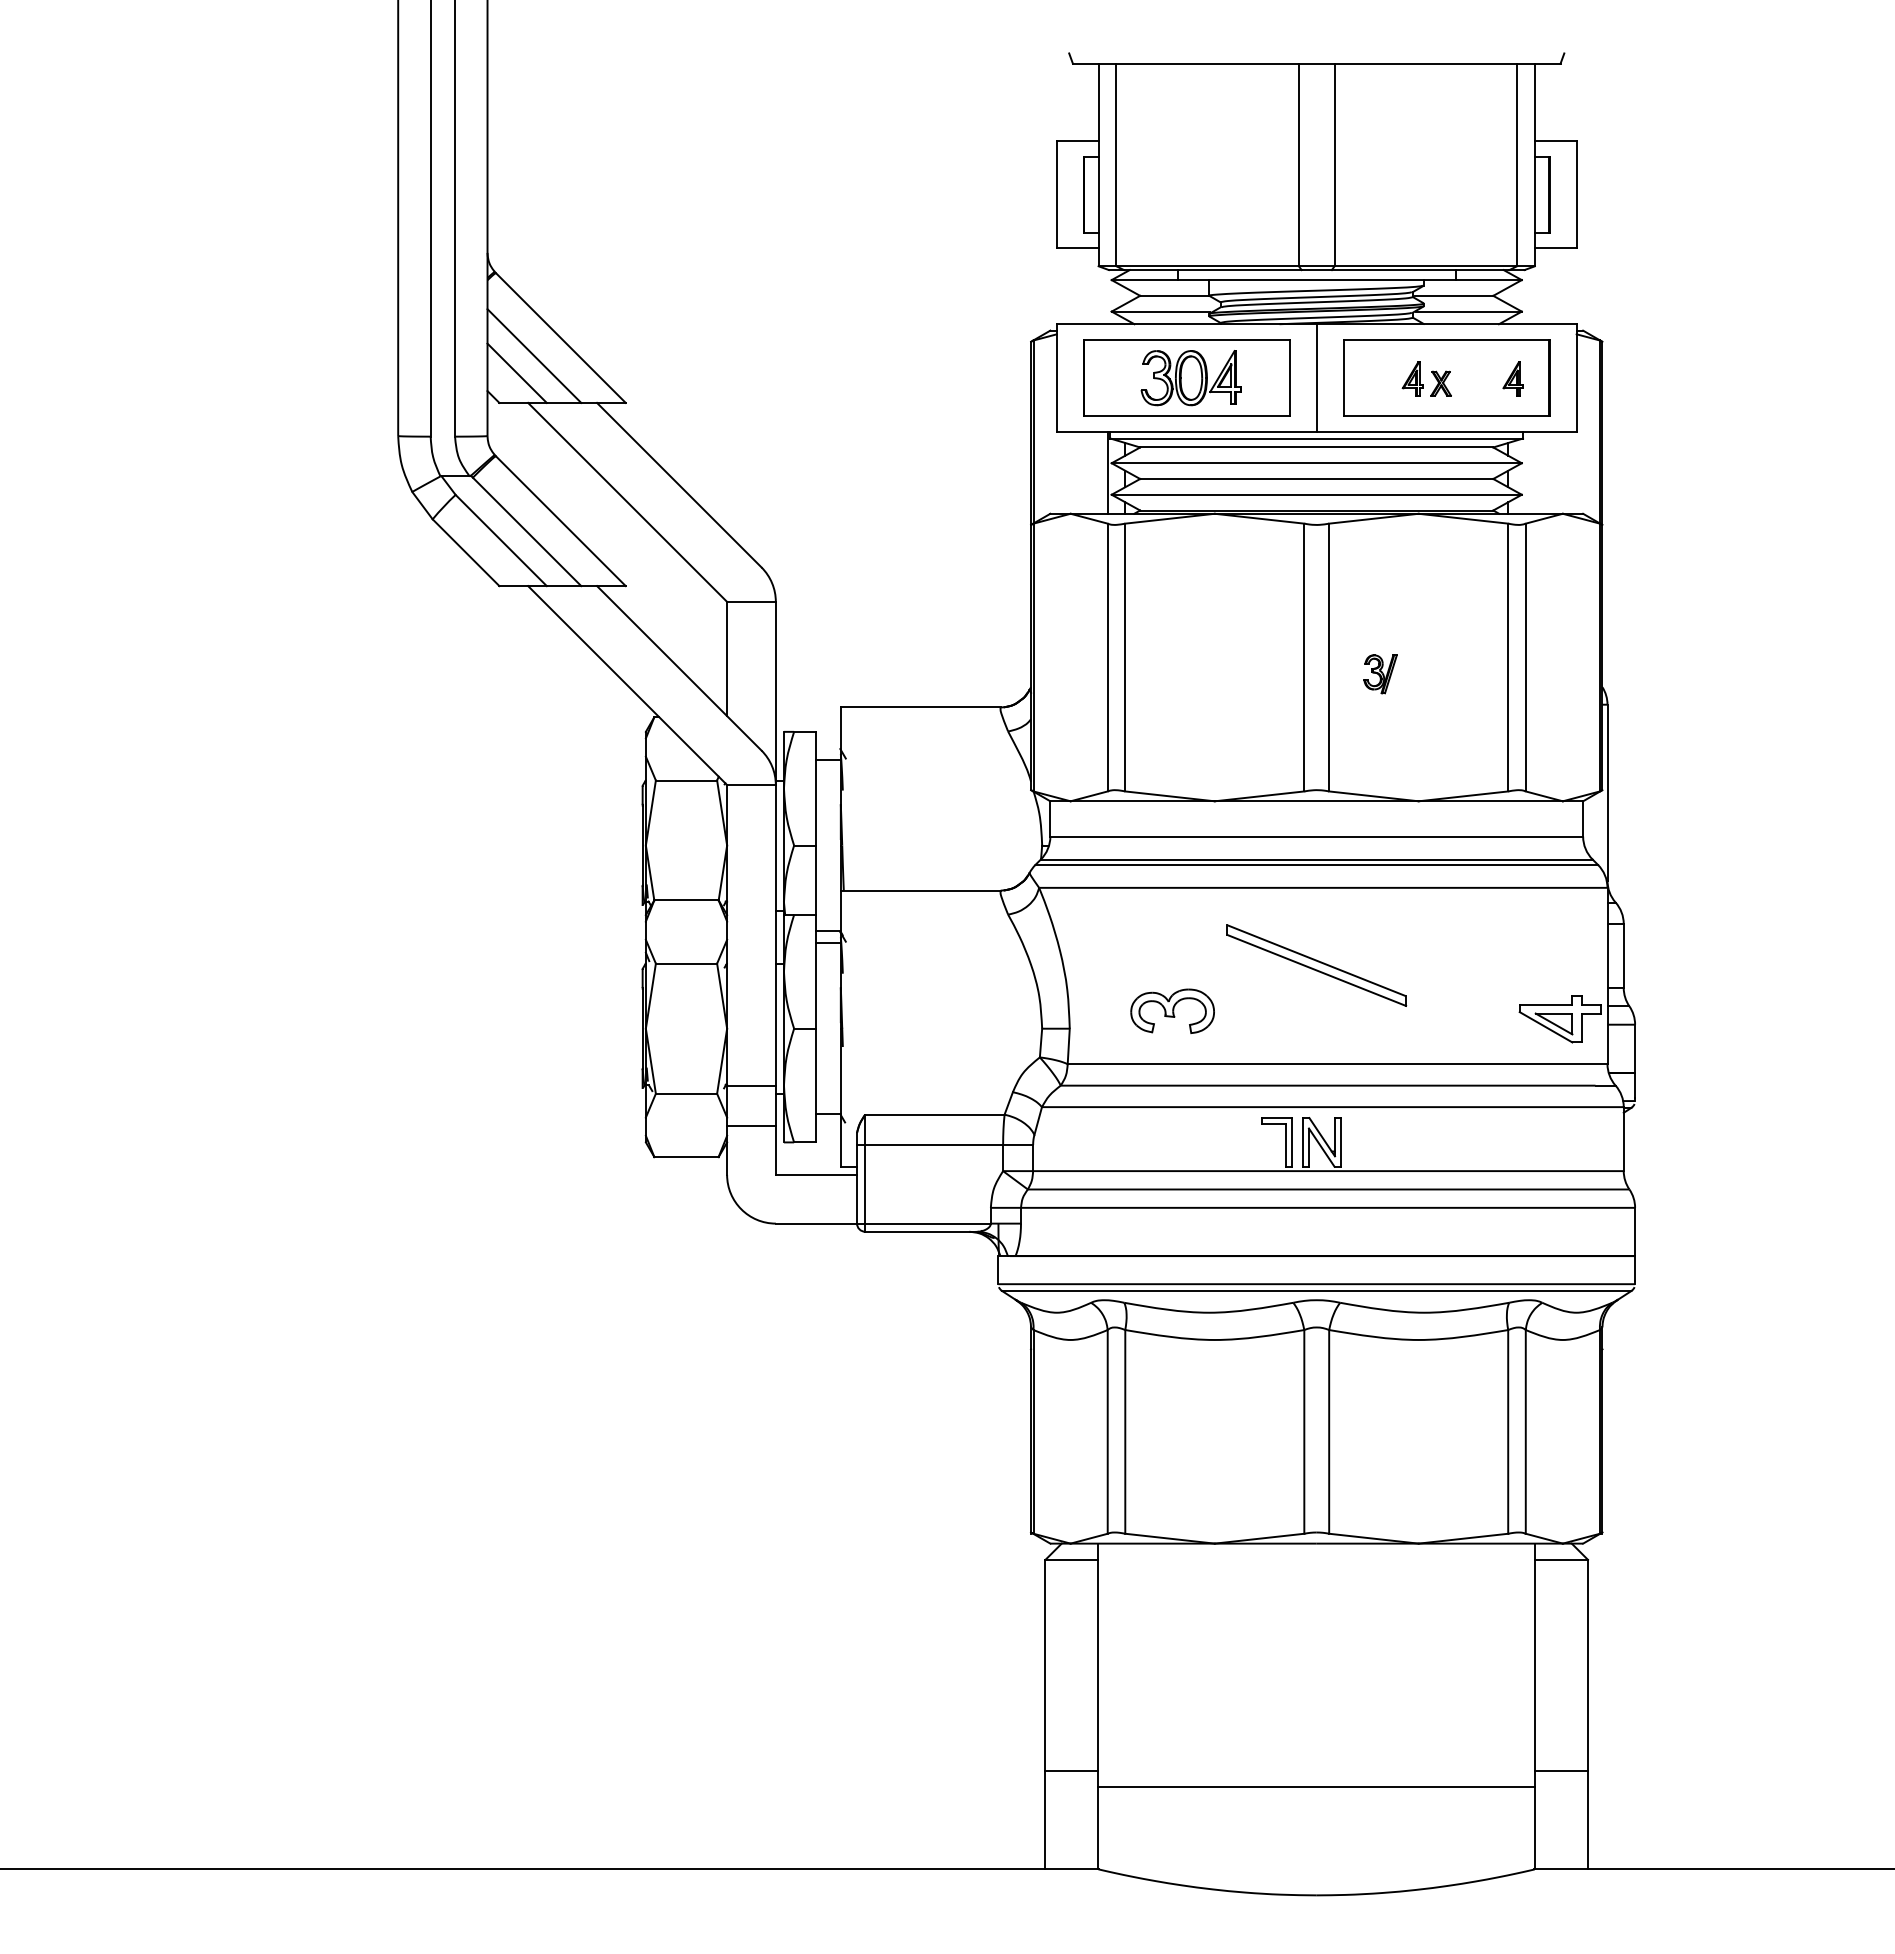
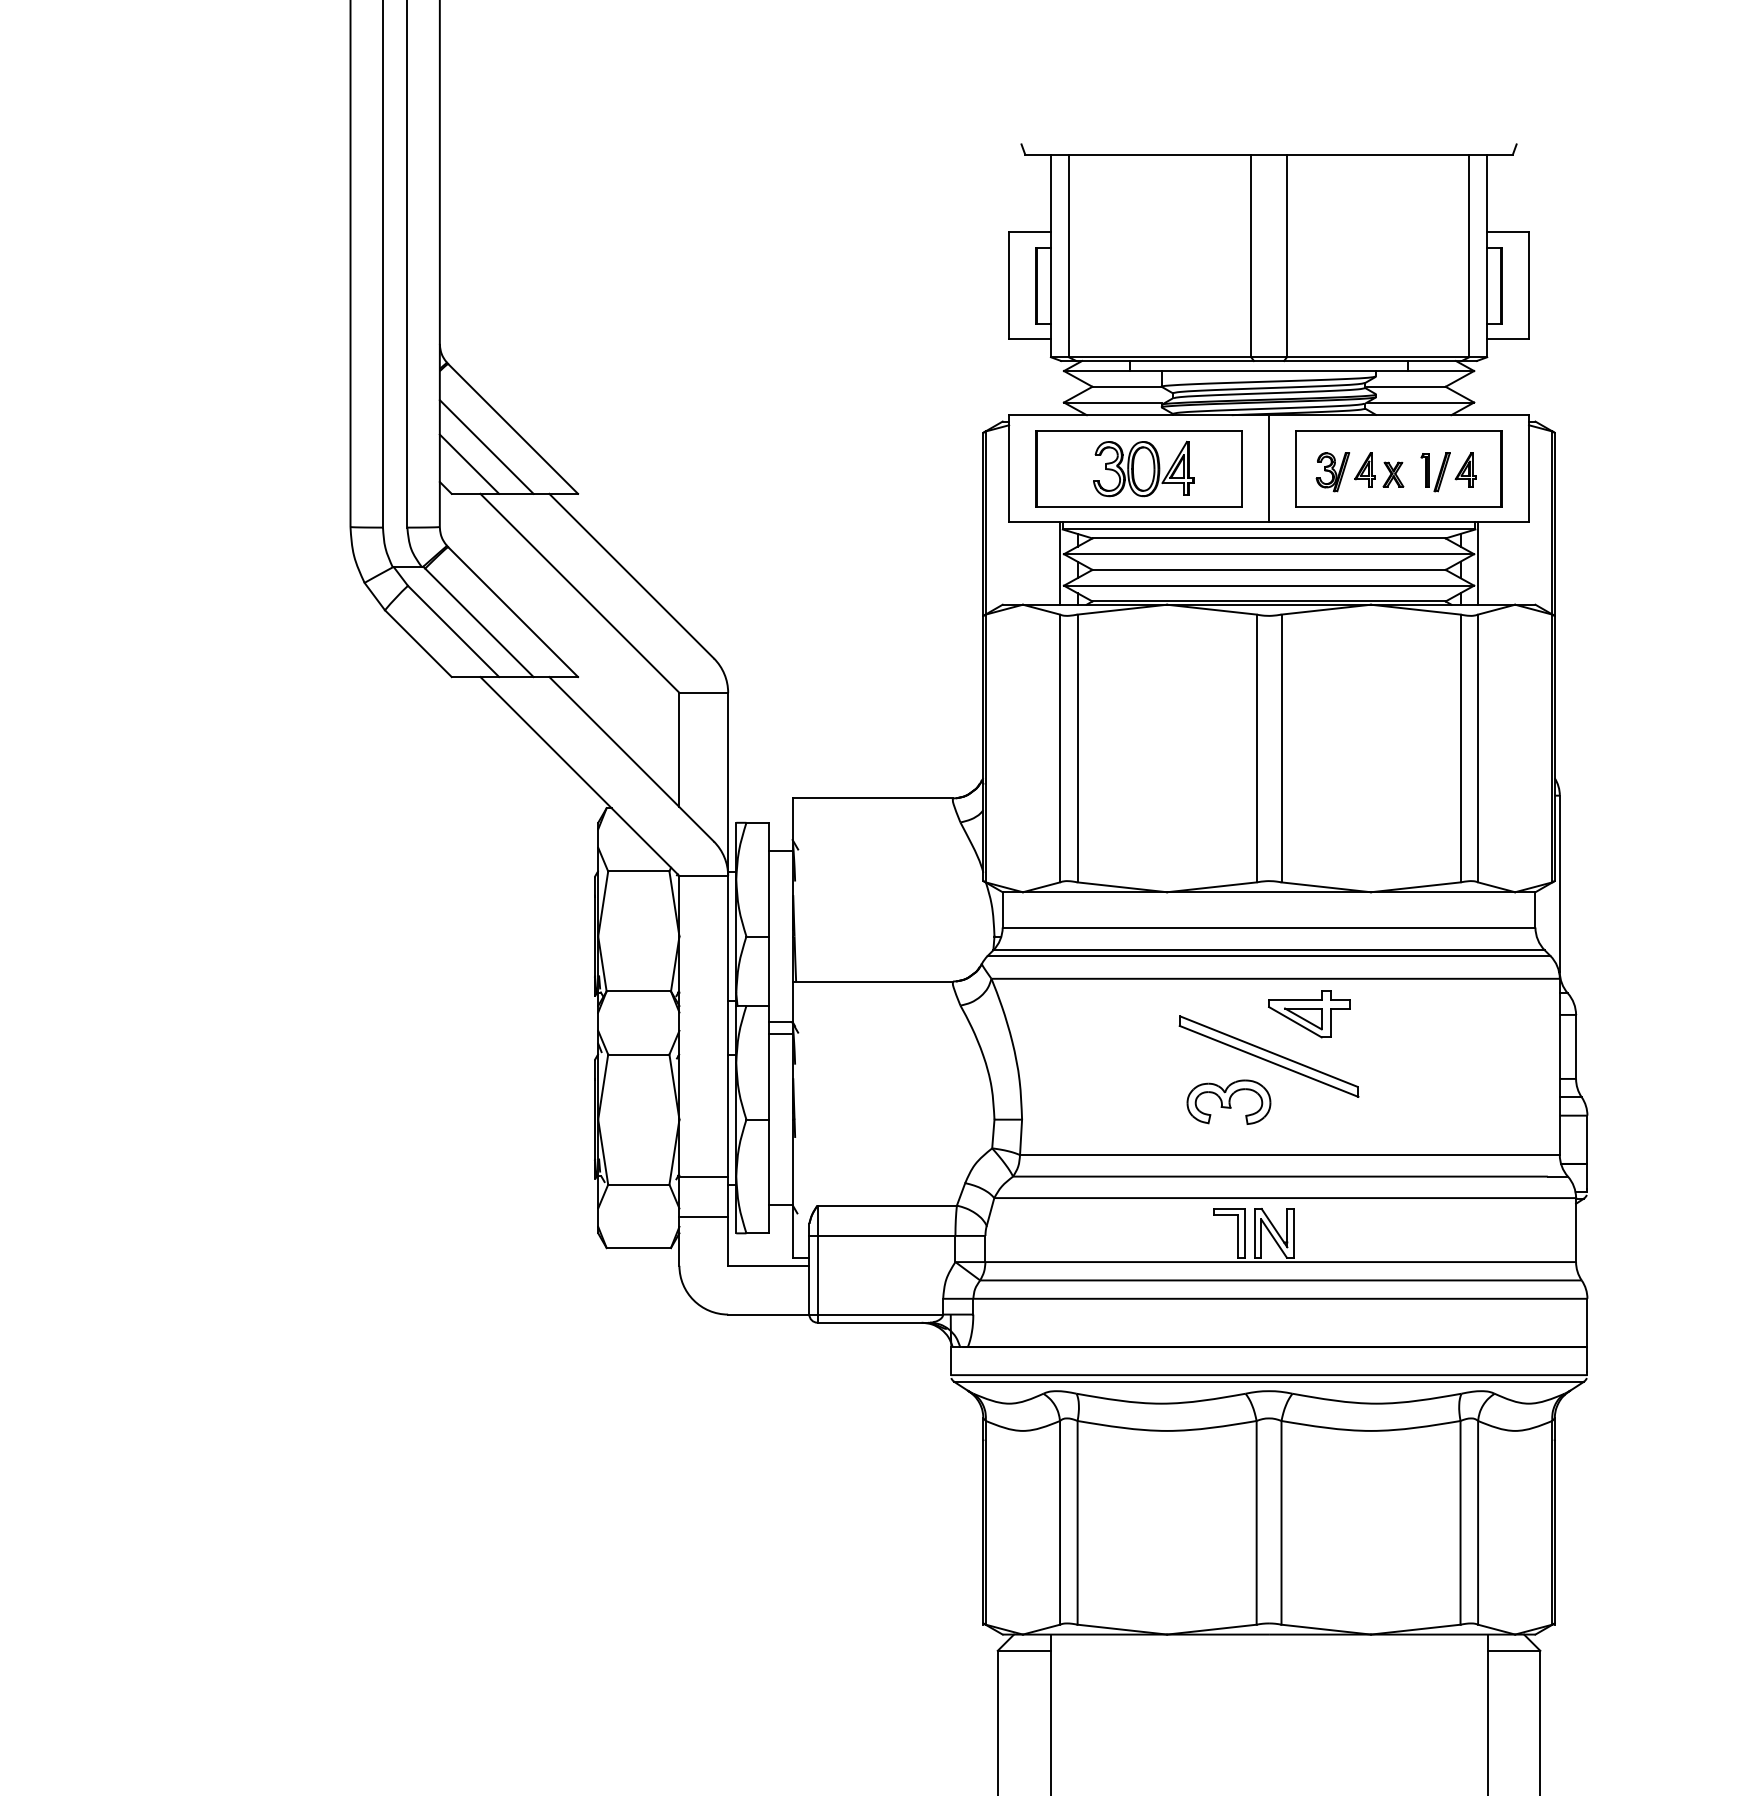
part: (1483, 381) -> (1435, 472), added
line: (1525, 472) -> (1477, 563), added
part: (1380, 674) -> (1332, 472), moved
part: (1172, 1010) -> (1228, 1101), moved
part: (1559, 1019) -> (1308, 1014), moved

